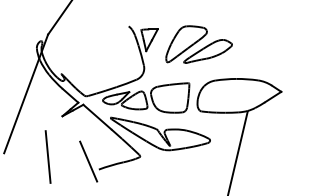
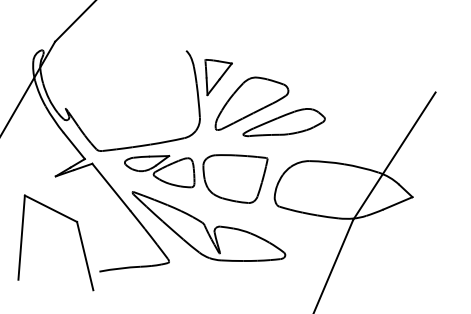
part: (198, 44) -> (271, 109), moved
line: (265, 68) -> (393, 155), added
line: (62, 136) -> (50, 208), added

